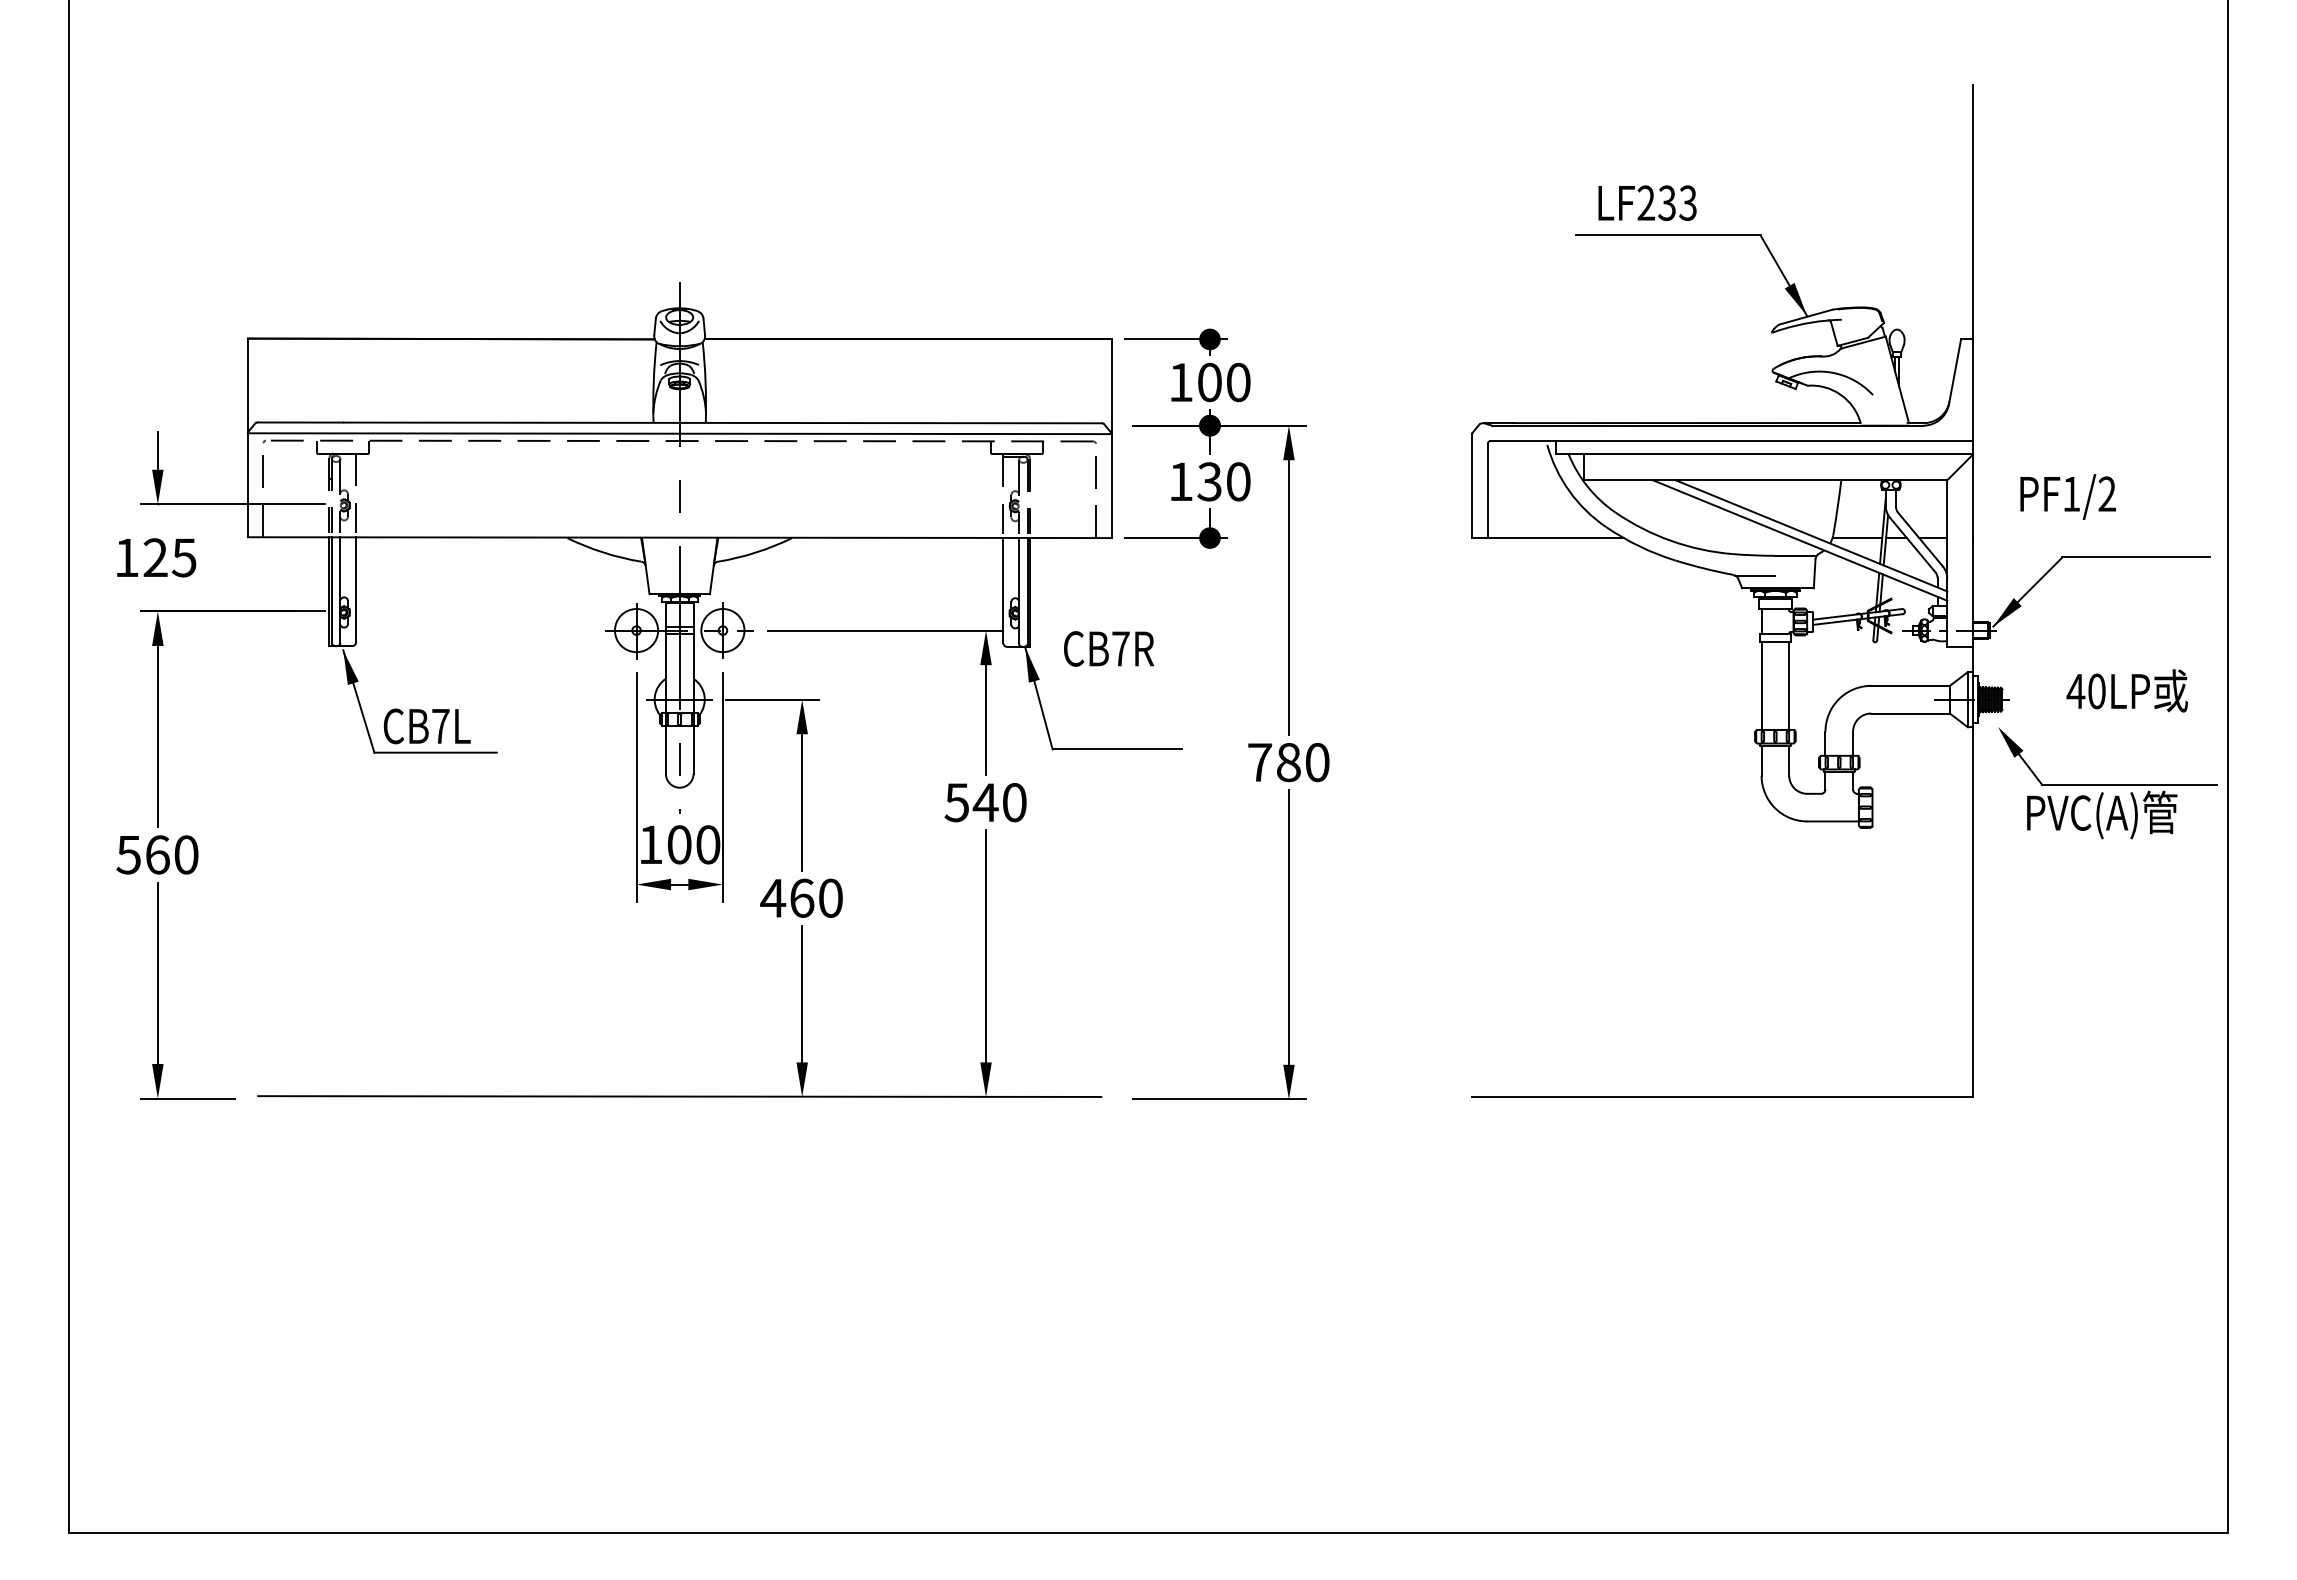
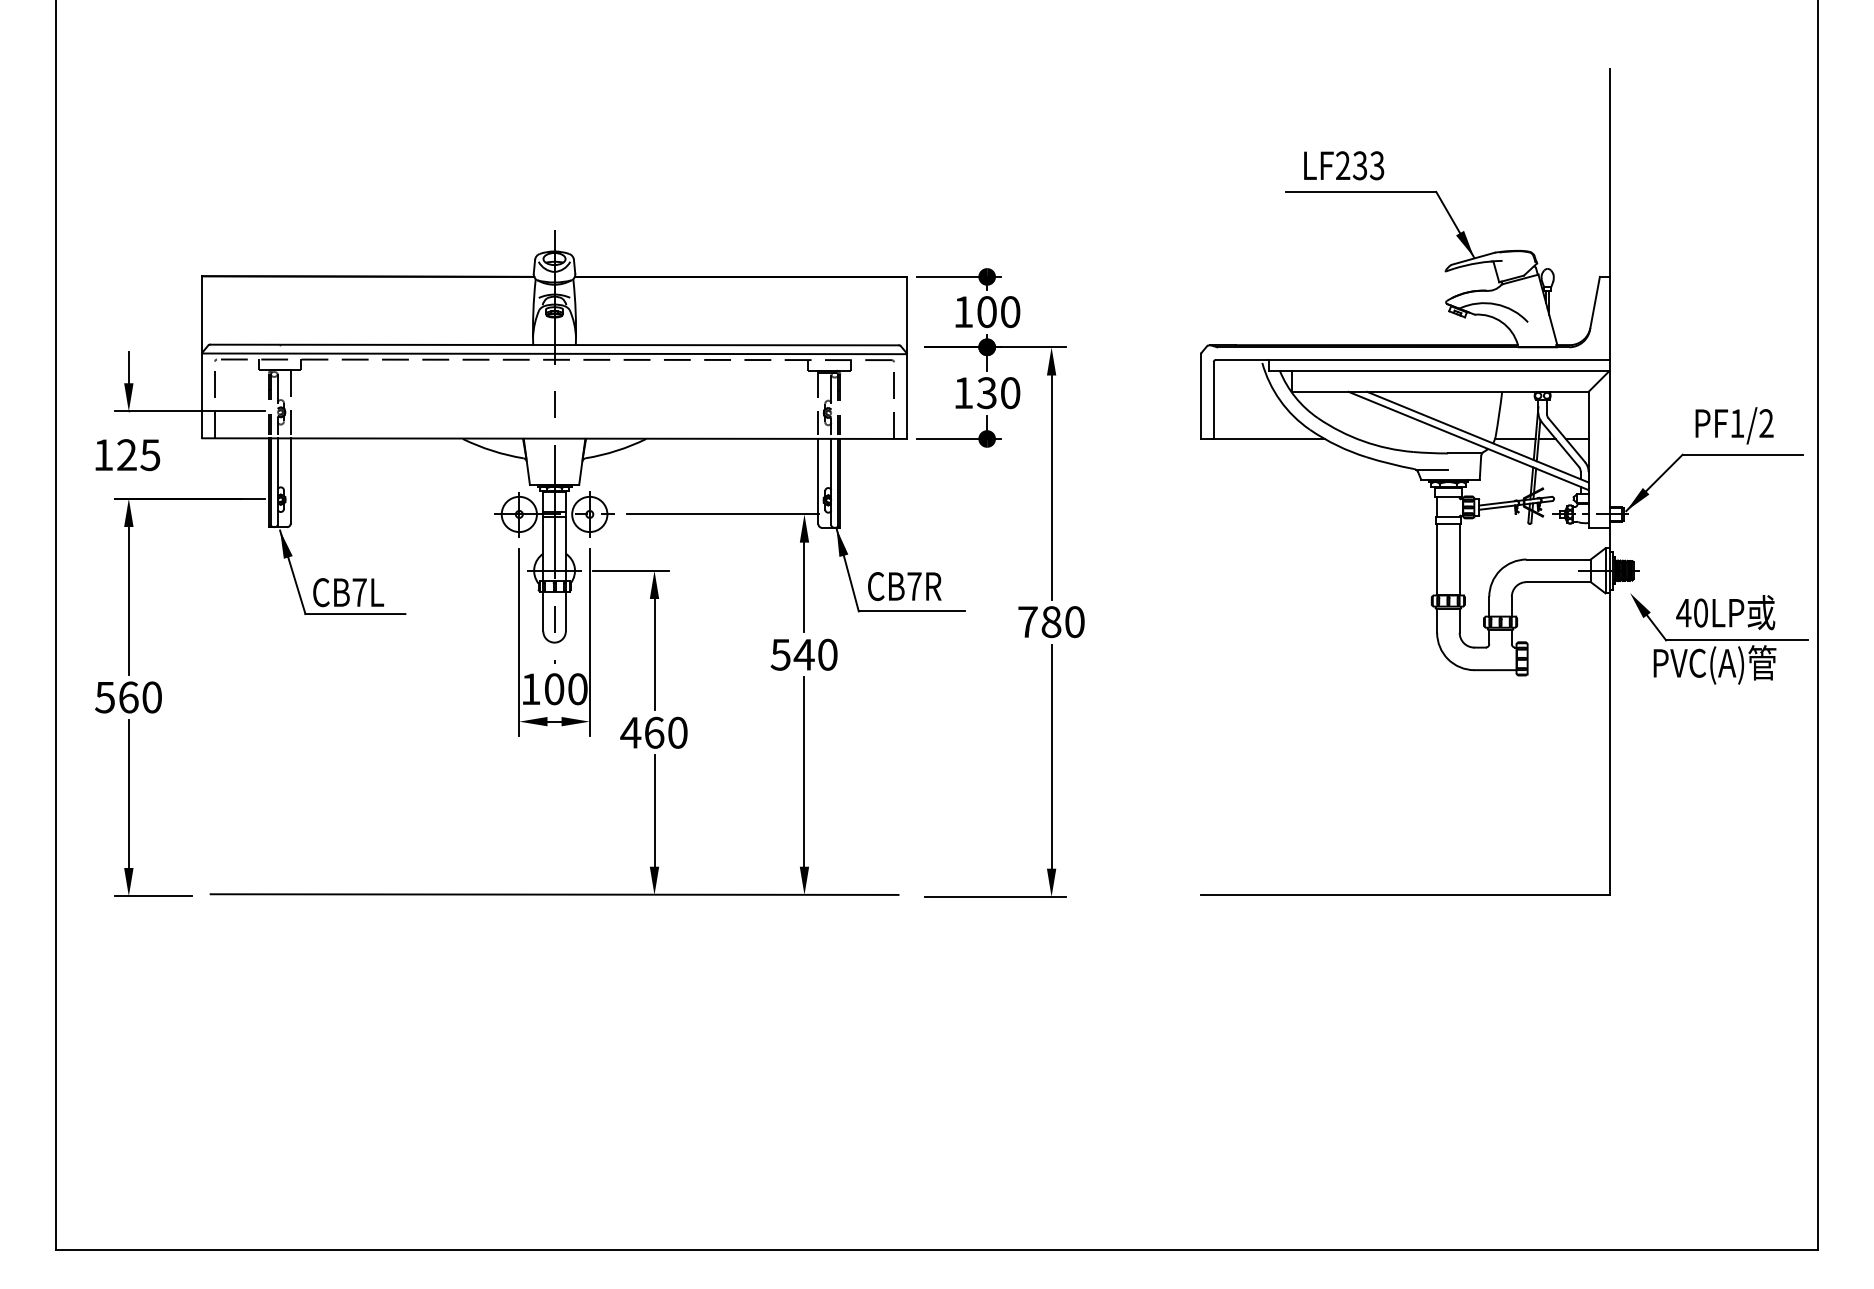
text: (2067, 496) -> (1734, 425), moved
text: (1108, 648) -> (904, 586), moved
text: (2126, 690) -> (1725, 612), moved

